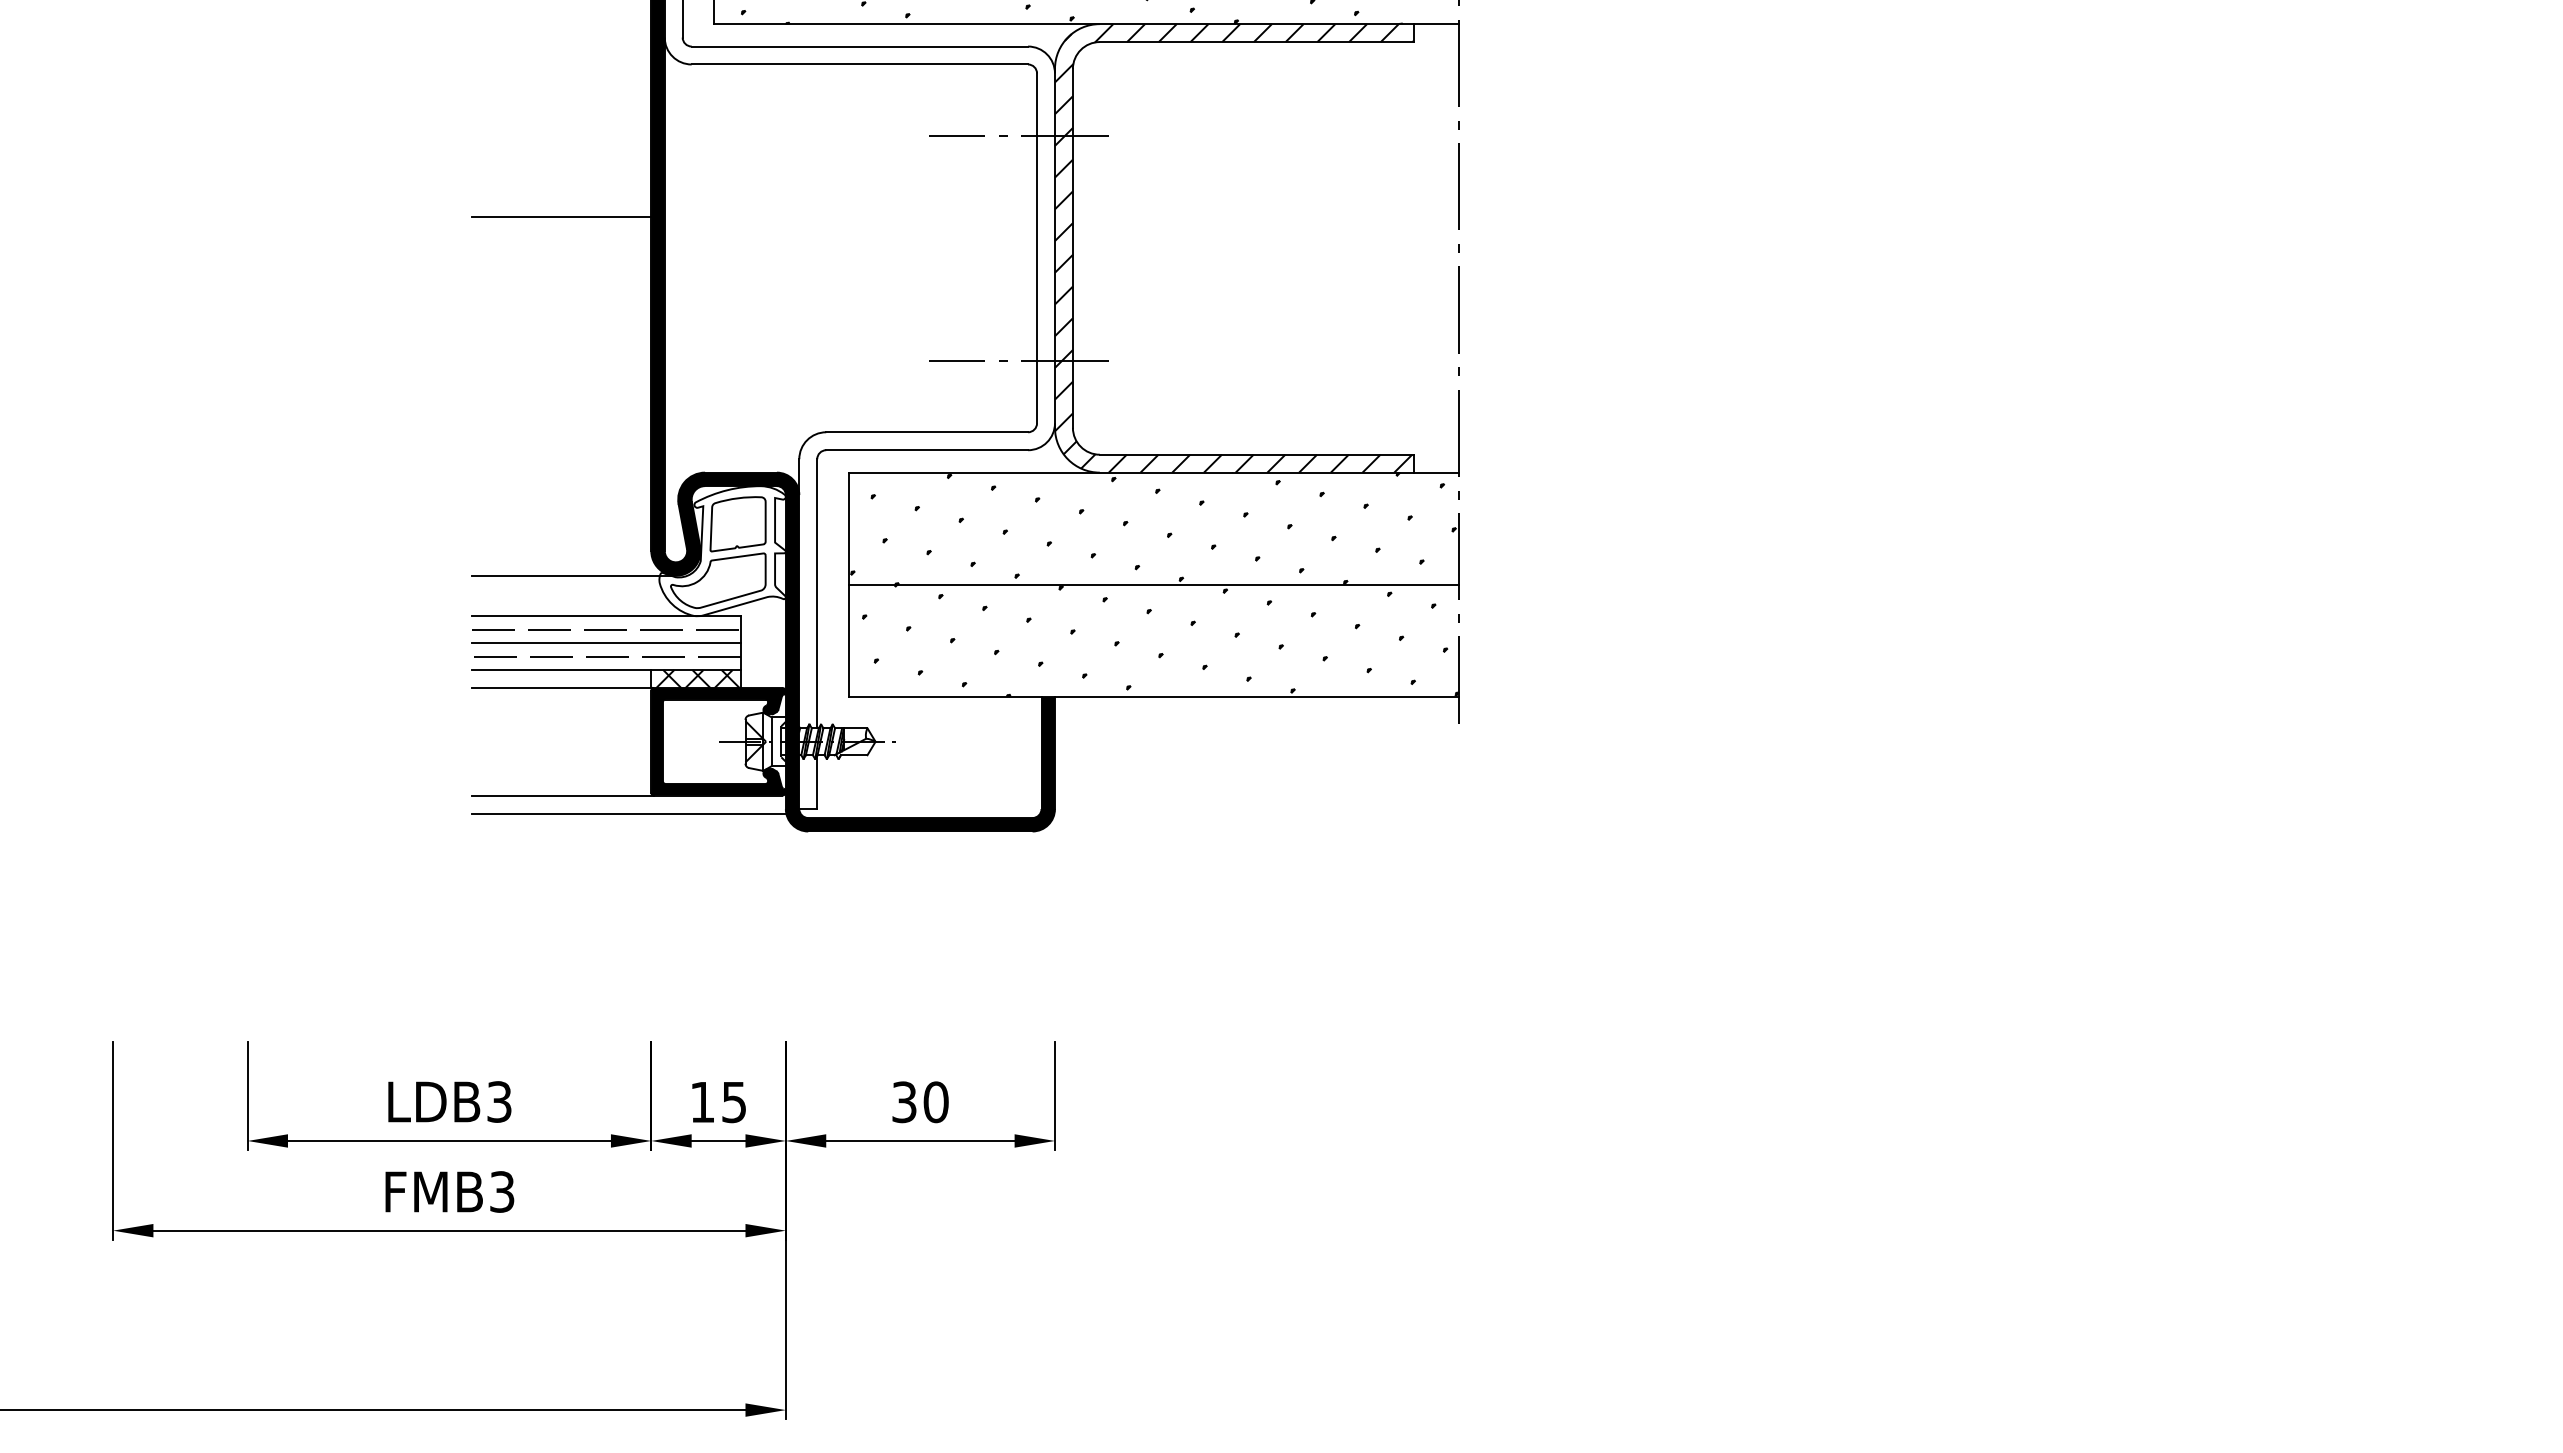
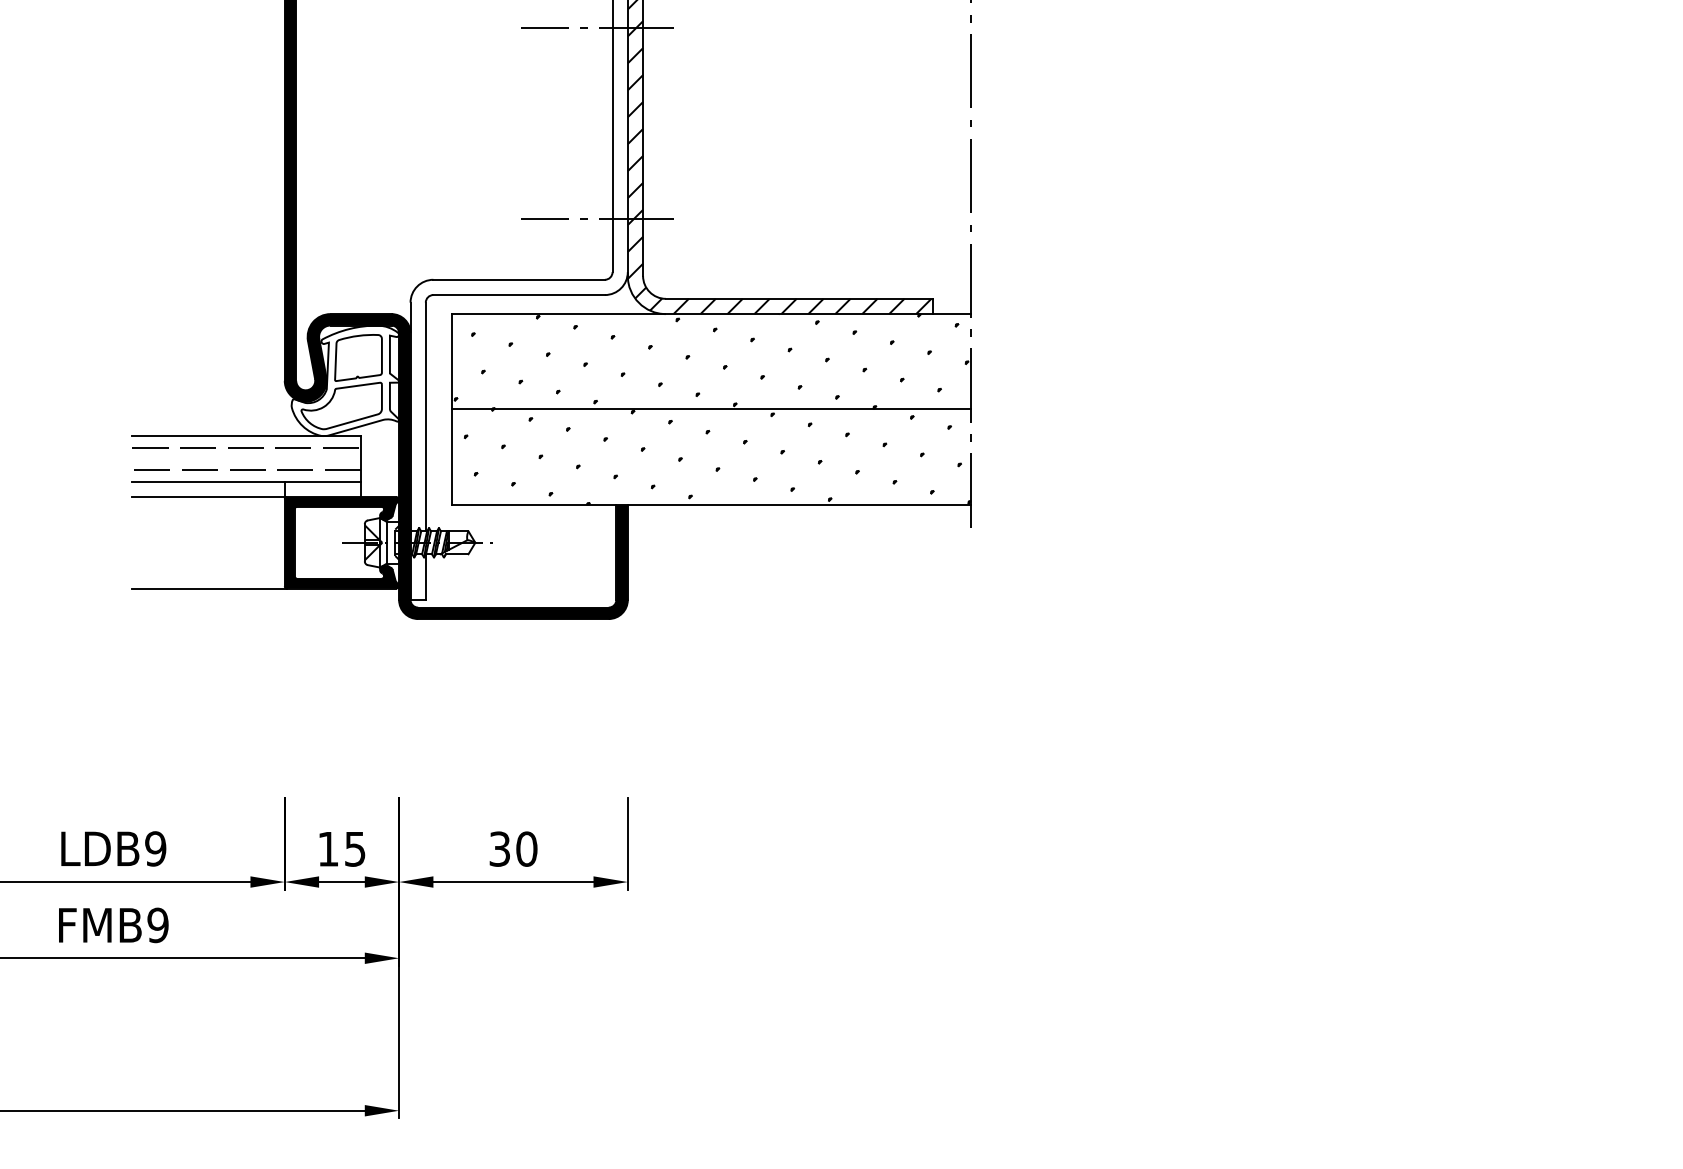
line: (561, 216) -> (208, 96), removed
line: (572, 575) -> (217, 401), removed
line: (606, 643) -> (246, 459), removed
hatch: (695, 678) -> (322, 489), removed
line: (628, 813) -> (265, 603), removed
text: (499, 1101) -> (155, 848), LDB3 -> LDB9
text: (501, 1191) -> (157, 924), FMB3 -> FMB9

